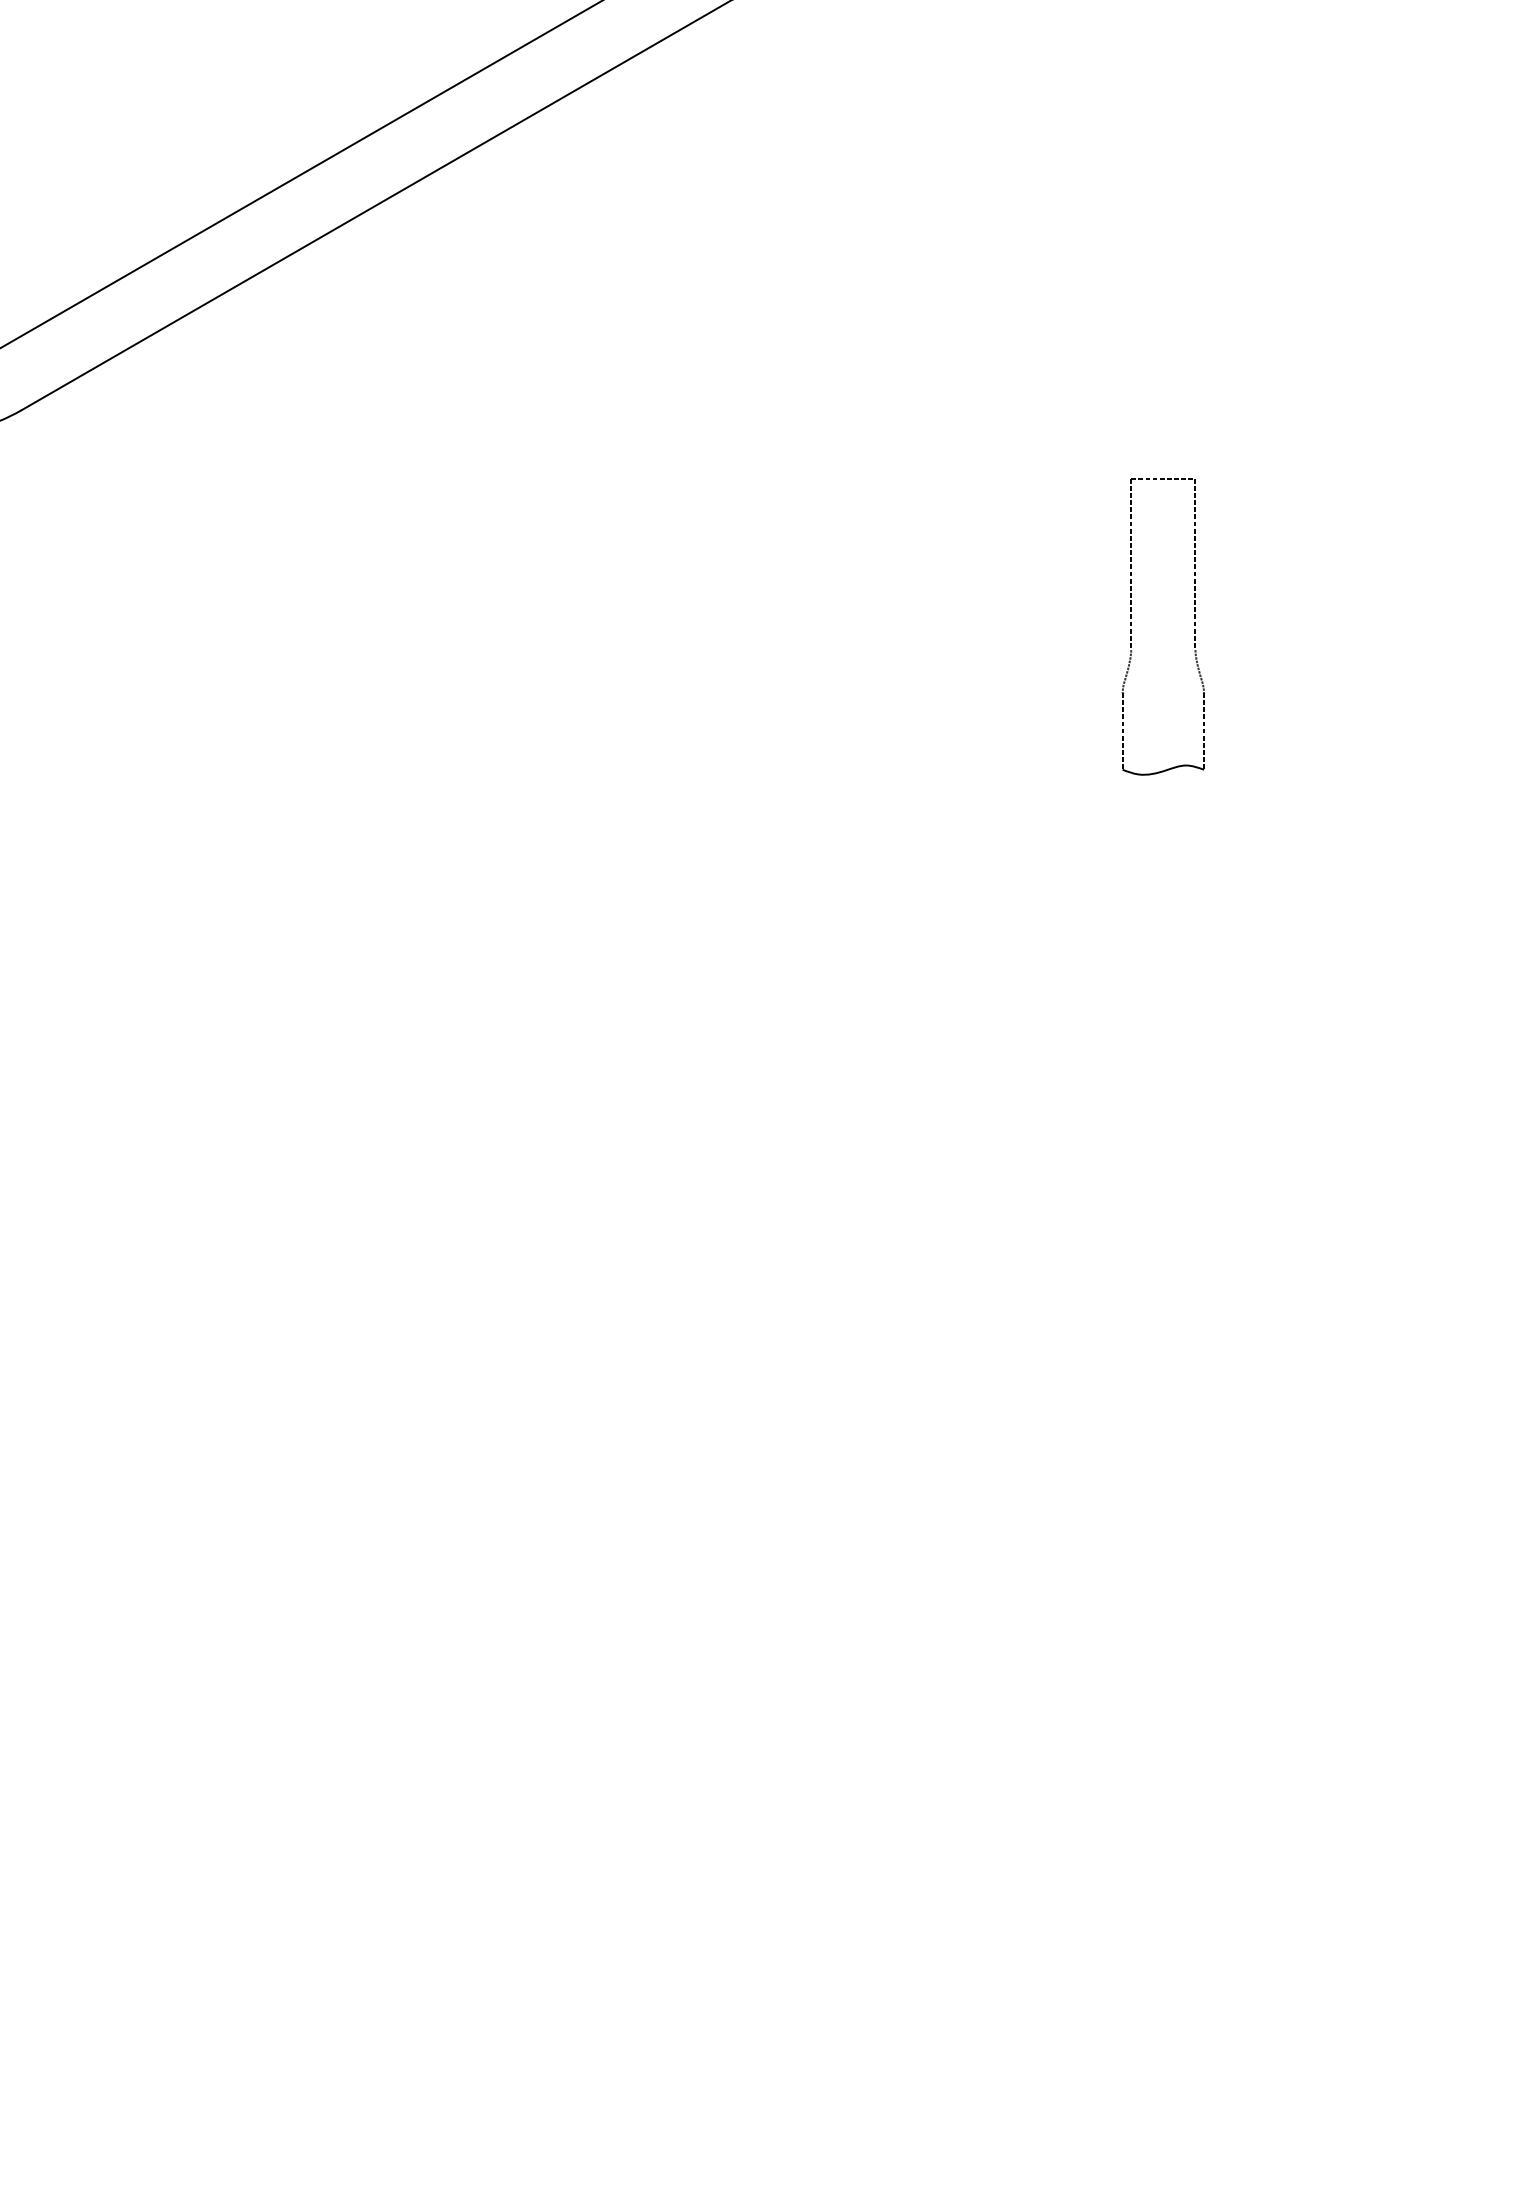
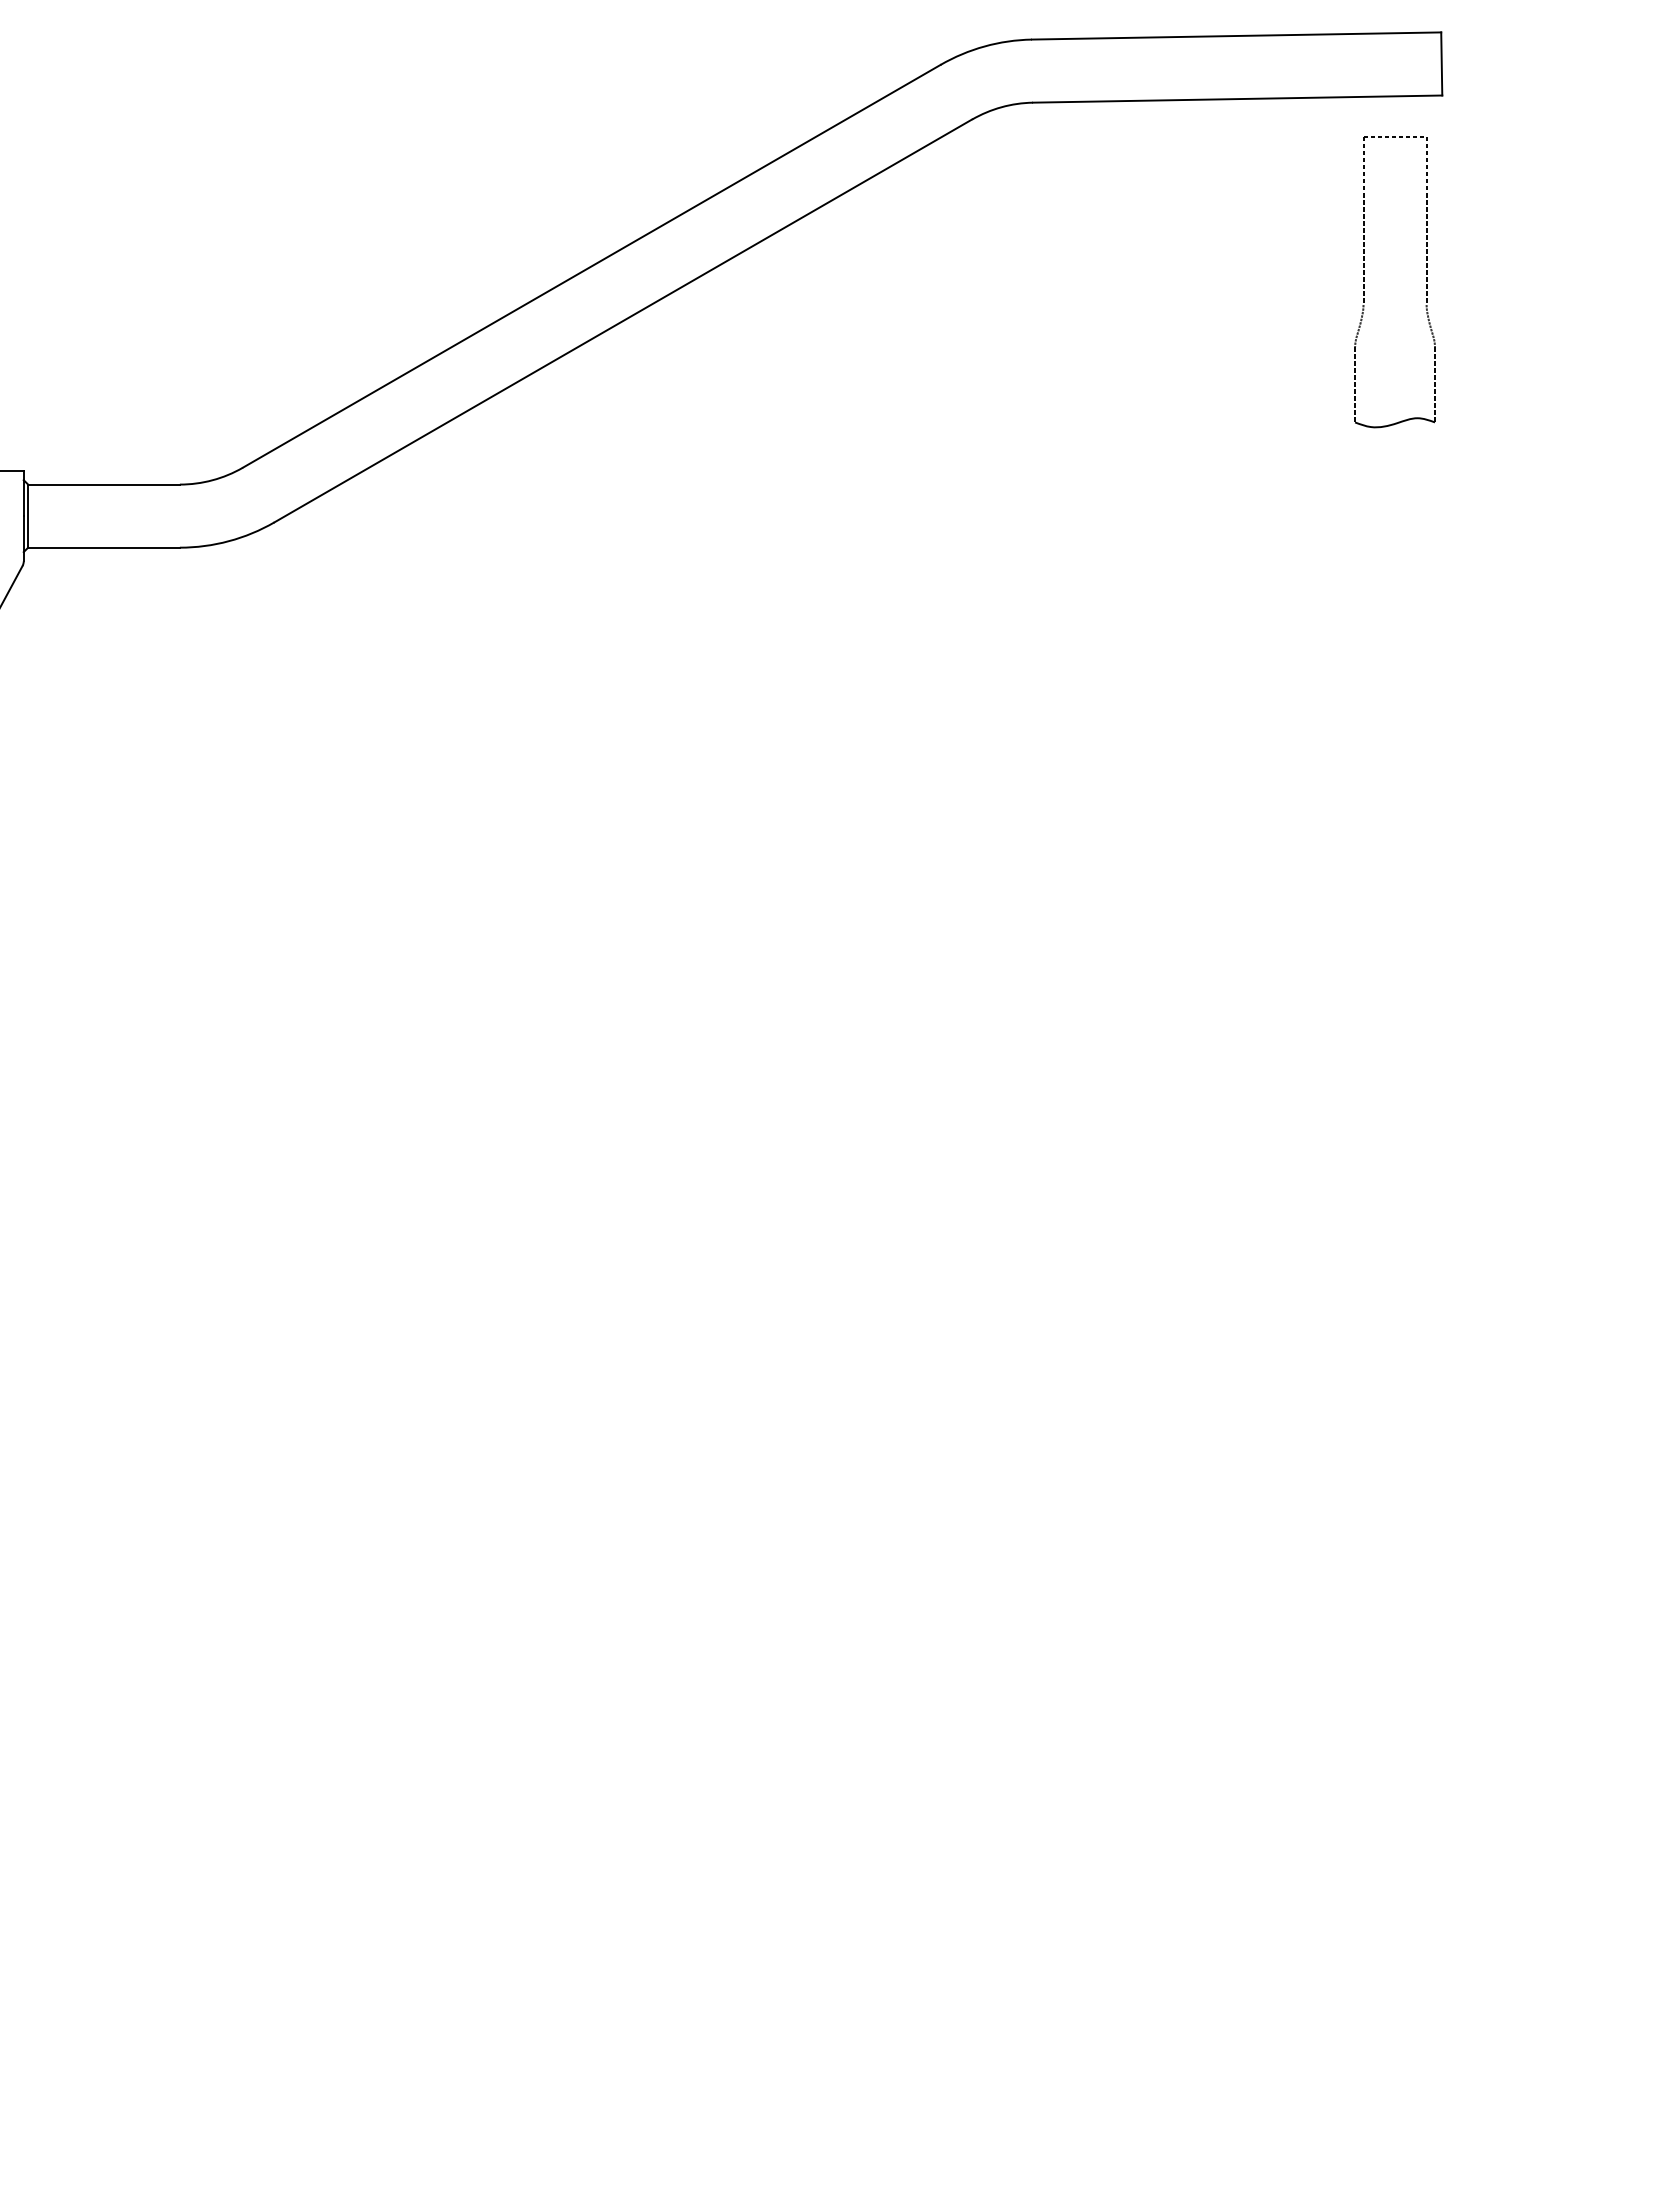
part: (1132, 626) -> (1364, 281), moved

